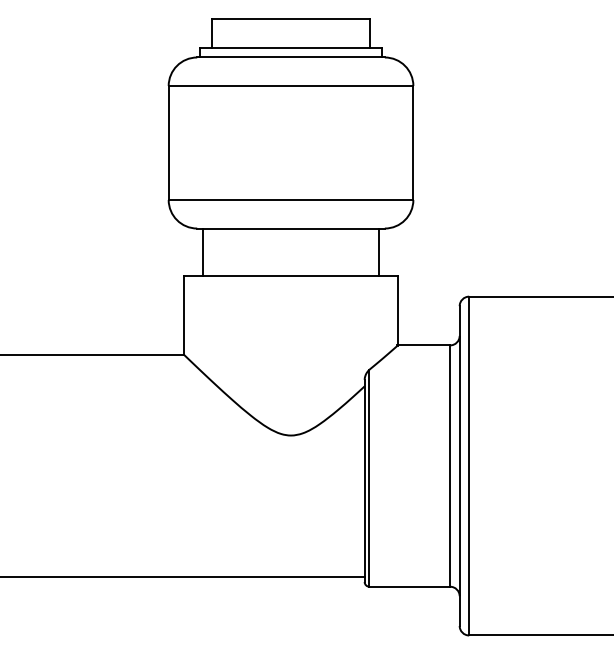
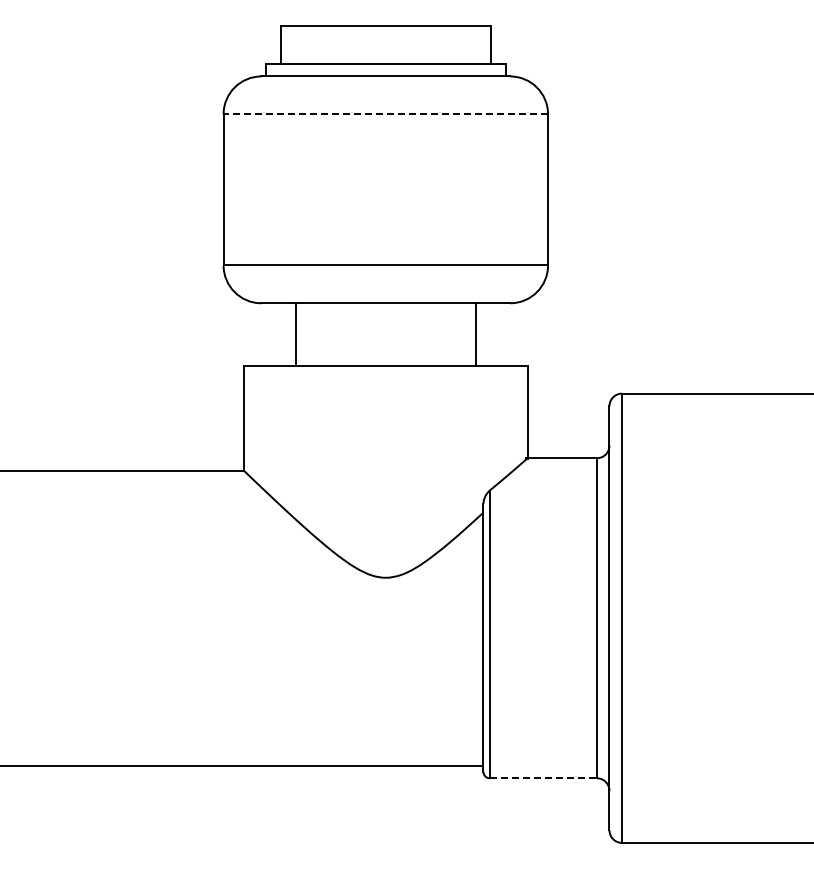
line: (290, 86) -> (385, 114), solid -> dashed
line: (203, 252) -> (296, 334), moved
line: (379, 252) -> (476, 334), moved
line: (409, 586) -> (543, 778), solid -> dashed

